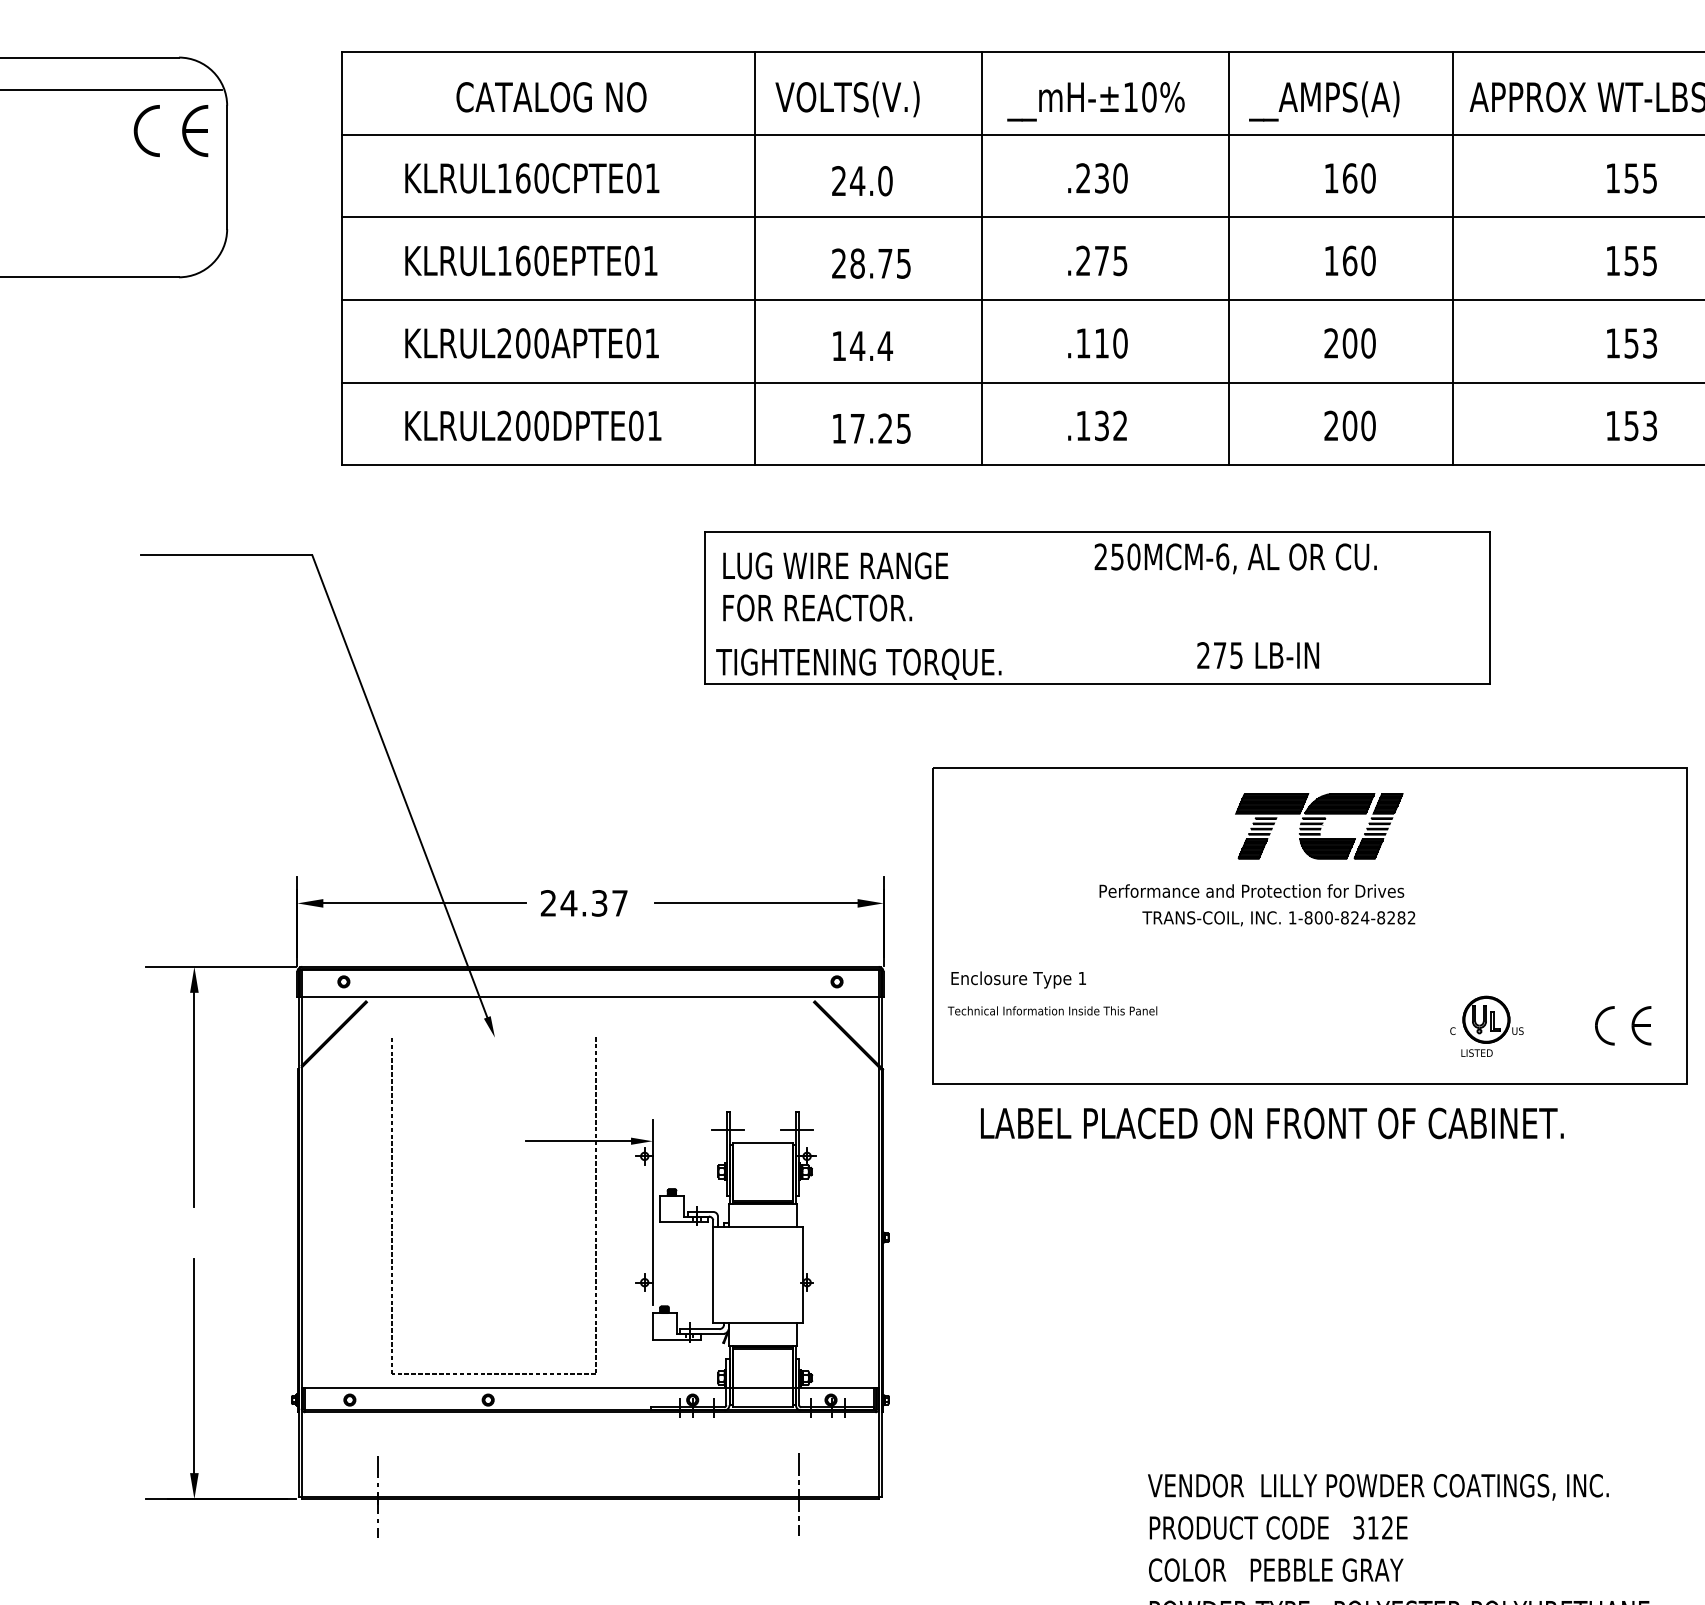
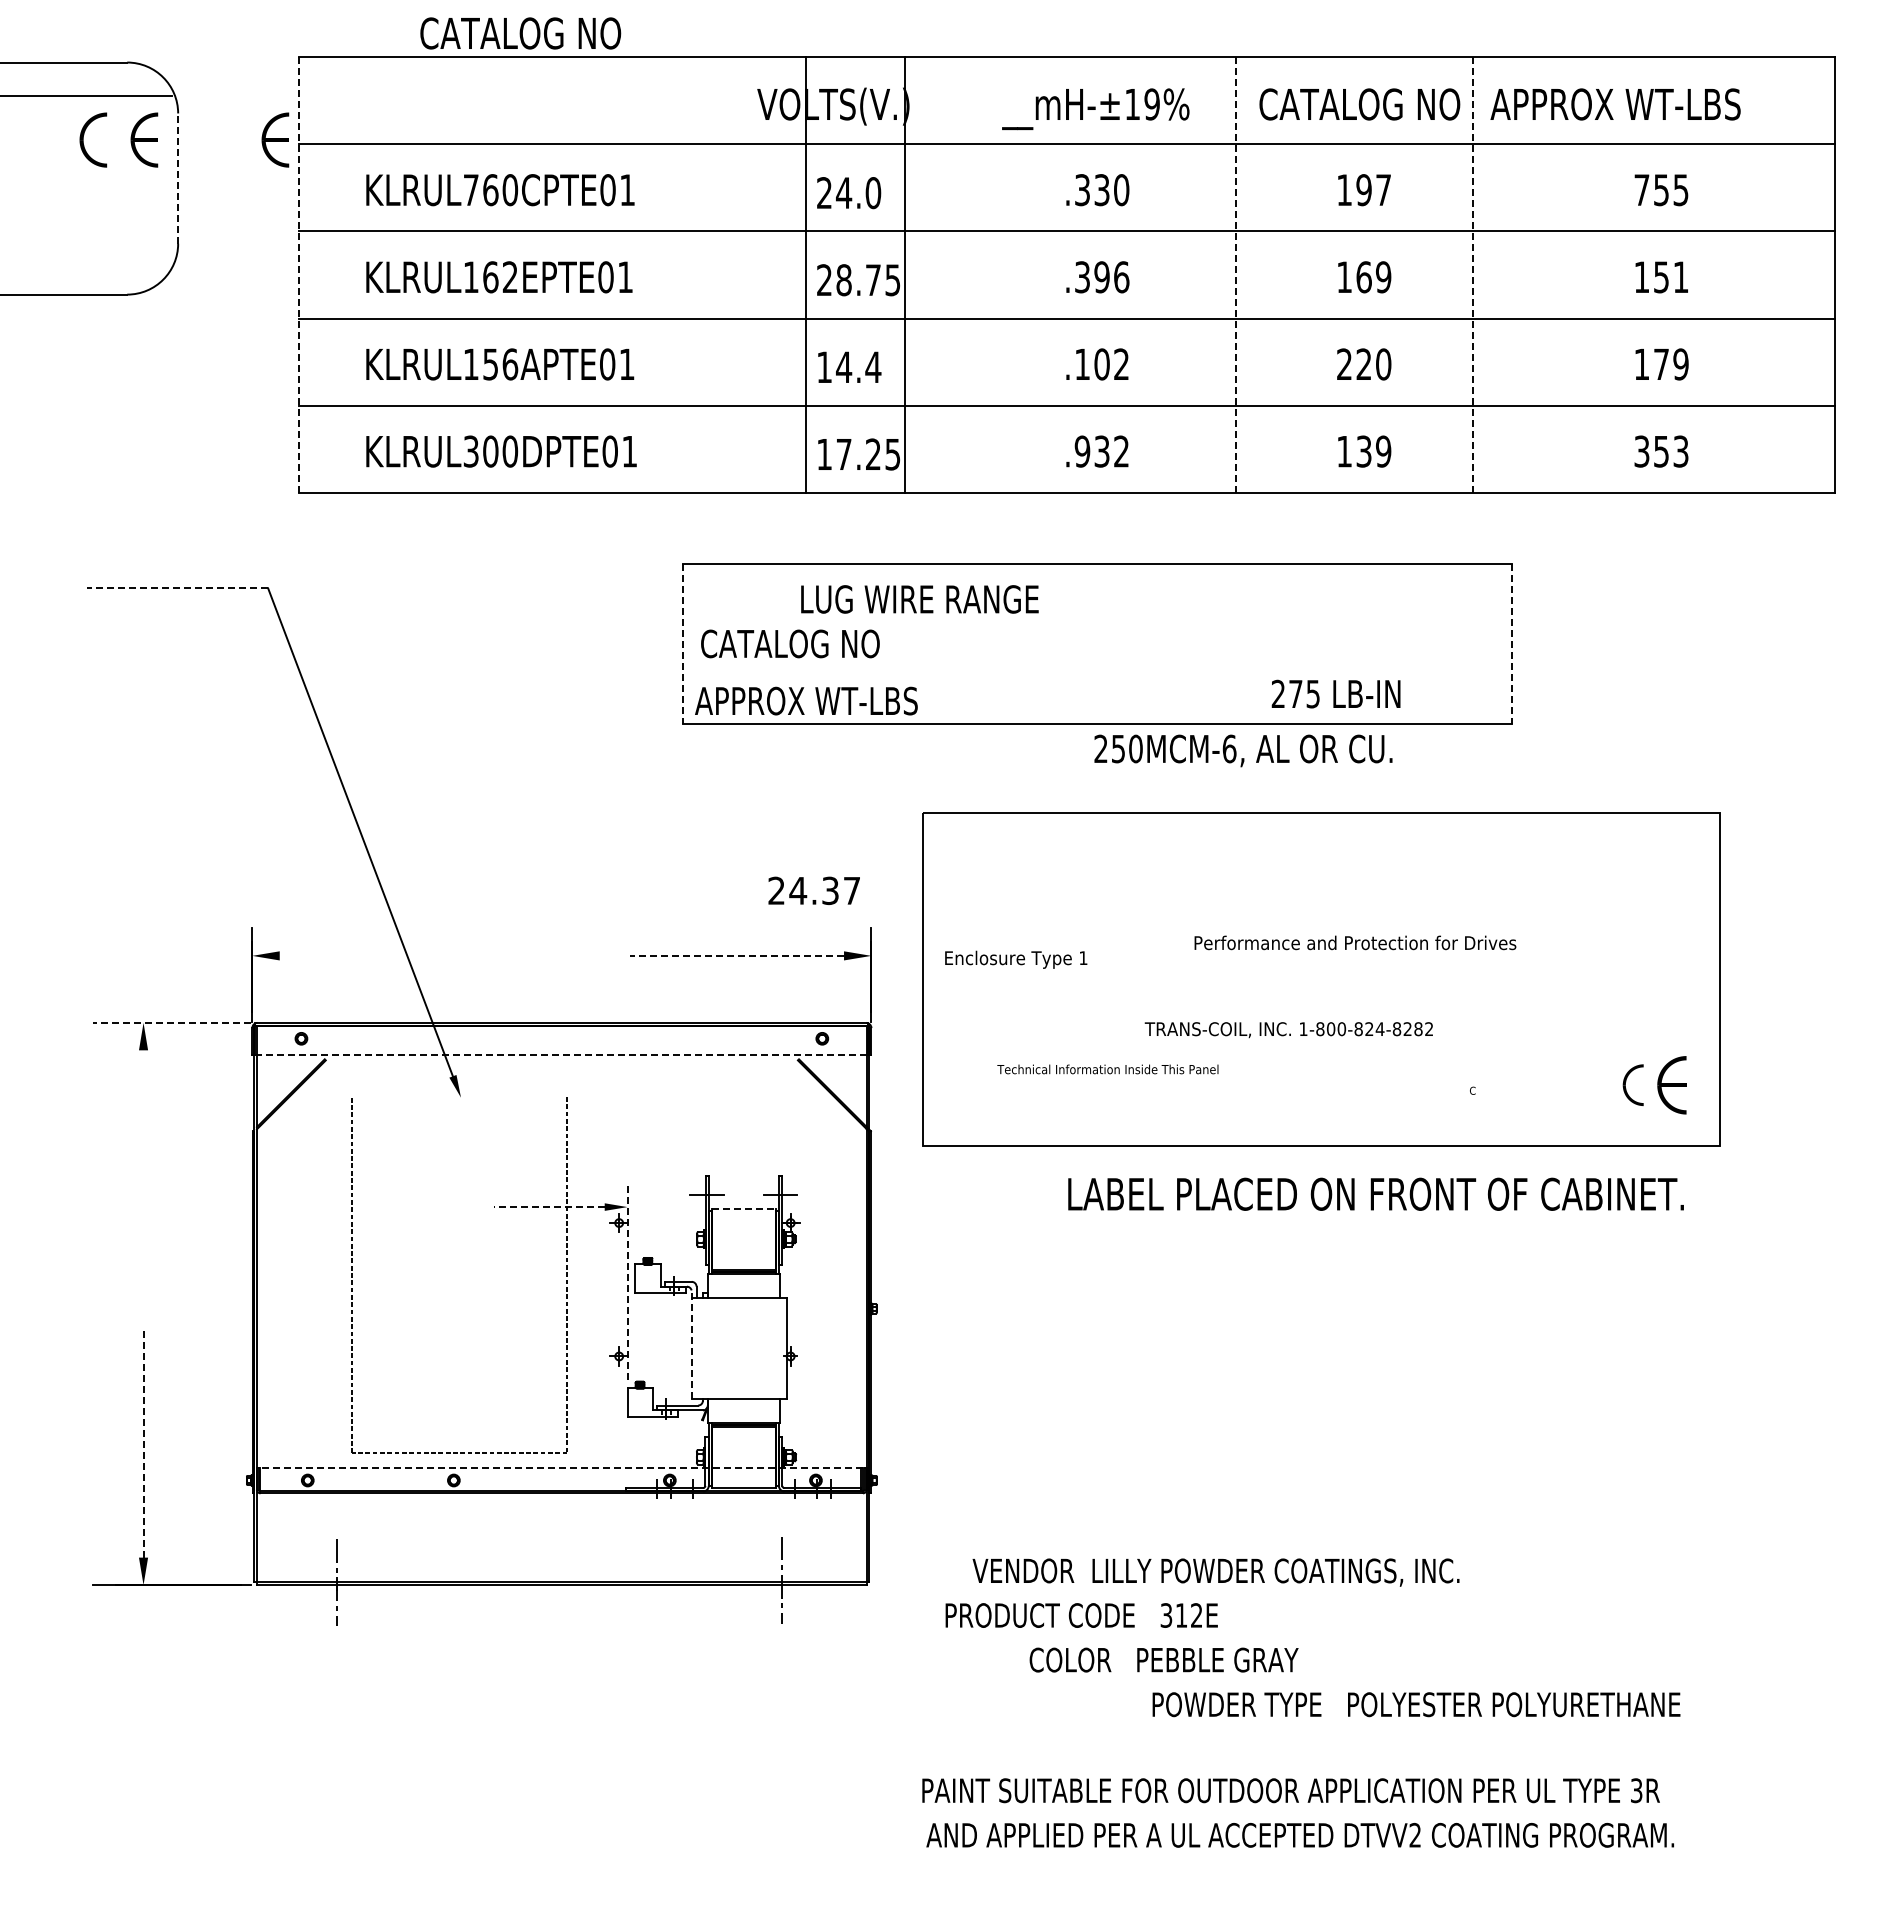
text: (551, 97) -> (520, 33), moved
text: (1148, 97) -> (1151, 104), __mH-±10% -> __mH-±19%
text: (1344, 101) -> (1358, 108), __AMPS(A) -> CATALOG NO
part: (319, 130) -> (275, 139), added
line: (227, 167) -> (178, 178), solid -> dashed
text: (504, 177) -> (471, 189), KLRUL160CPTE01 -> KLRUL760CPTE01
text: (1612, 177) -> (1641, 189), 155 -> 755
text: (1083, 178) -> (1082, 190), .230 -> .330
text: (1358, 178) -> (1373, 190), 160 -> 197
line: (754, 258) -> (805, 274), moved
line: (981, 258) -> (904, 274), moved
line: (342, 259) -> (299, 275), solid -> dashed
line: (1229, 259) -> (1236, 275), solid -> dashed
line: (1452, 259) -> (1472, 275), solid -> dashed
text: (541, 261) -> (510, 277), KLRUL160EPTE01 -> KLRUL162EPTE01
text: (1102, 261) -> (1102, 277), .275 -> .396
text: (1368, 261) -> (1383, 277), 160 -> 169
text: (1649, 261) -> (1680, 277), 155 -> 151
text: (522, 343) -> (490, 364), KLRUL200APTE01 -> KLRUL156APTE01
text: (1110, 343) -> (1111, 364), .110 -> .102
text: (1349, 343) -> (1363, 364), 200 -> 220
text: (1641, 343) -> (1671, 364), 153 -> 179
text: (503, 425) -> (470, 451), KLRUL200DPTE01 -> KLRUL300DPTE01
text: (1083, 425) -> (1082, 451), .132 -> .932
text: (1350, 425) -> (1364, 451), 200 -> 139
text: (1612, 425) -> (1641, 451), 153 -> 353
line: (226, 555) -> (177, 588), solid -> dashed
text: (1235, 558) -> (1243, 750), moved
text: (835, 565) -> (919, 599), moved
text: (817, 607) -> (801, 643), FOR REACTOR. -> CATALOG NO
line: (705, 608) -> (683, 644), solid -> dashed
line: (1489, 608) -> (1511, 644), solid -> dashed
text: (1257, 654) -> (1335, 693), moved
text: (858, 663) -> (844, 702), TIGHTENING TORQUE. -> APPROX WT-LBS
part: (1319, 826) -> (1331, 874), removed
text: (1251, 890) -> (1355, 942), moved
line: (424, 903) -> (386, 955), removed
text: (583, 903) -> (813, 890), moved
line: (756, 903) -> (737, 955), solid -> dashed
text: (1278, 919) -> (1288, 1030), moved
line: (220, 966) -> (171, 1022), solid -> dashed
text: (1019, 979) -> (1016, 959), moved
line: (590, 996) -> (561, 1054), solid -> dashed
text: (1052, 1010) -> (1107, 1069), moved
part: (1641, 1025) -> (1671, 1084), size x1.4
part: (1492, 1026) -> (1514, 1085), removed
line: (194, 1099) -> (143, 1163), removed
text: (1271, 1122) -> (1375, 1193), moved
line: (577, 1141) -> (548, 1207), solid -> dashed
line: (762, 1142) -> (743, 1208), solid -> dashed
line: (652, 1211) -> (627, 1281), solid -> dashed
line: (713, 1271) -> (691, 1344), solid -> dashed
line: (194, 1366) -> (143, 1444), solid -> dashed
line: (590, 1387) -> (561, 1467), solid -> dashed
text: (1377, 1487) -> (1215, 1572), moved
text: (1278, 1527) -> (1081, 1615), moved
text: (1275, 1569) -> (1163, 1659), moved

